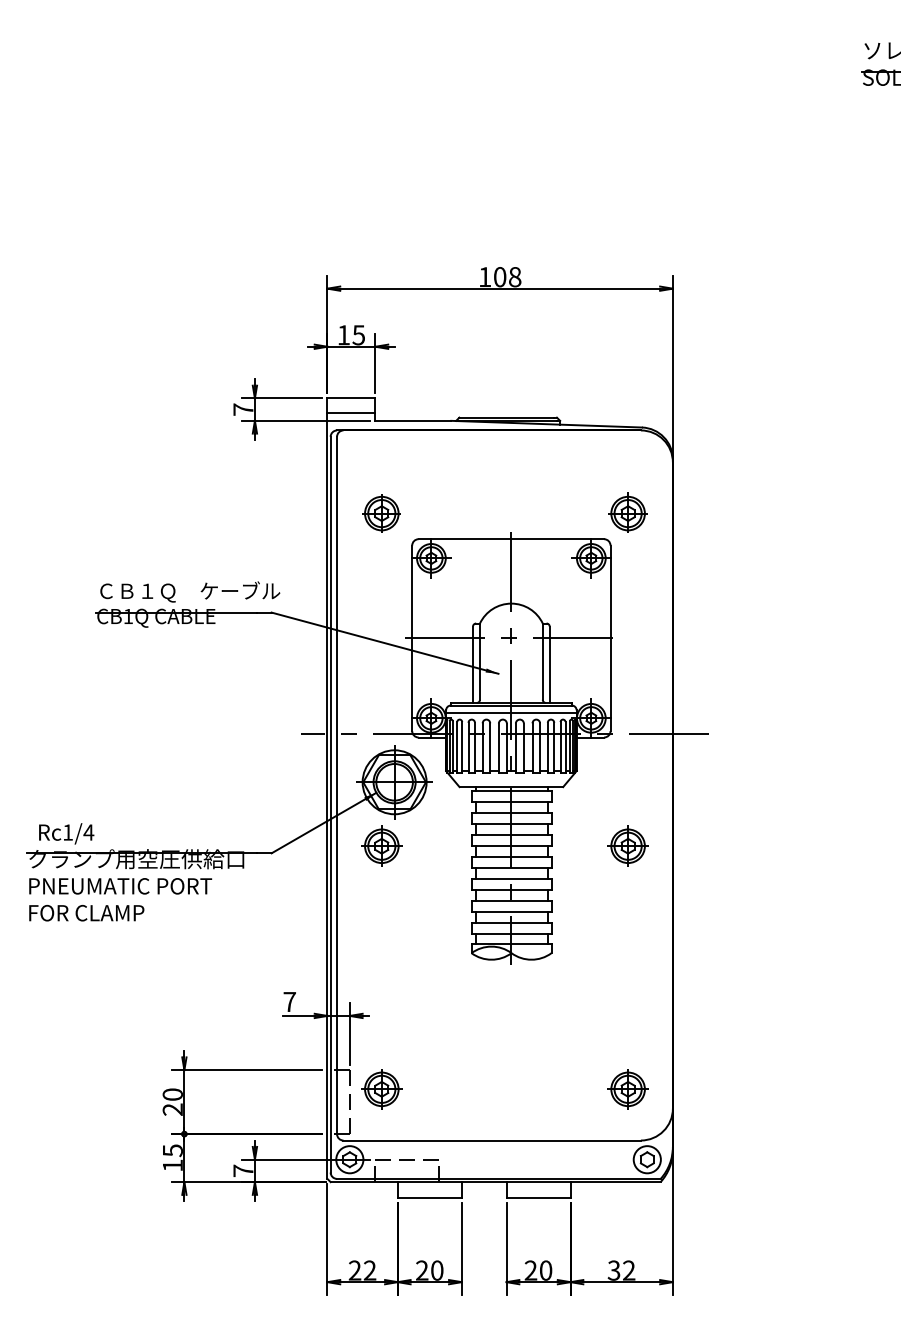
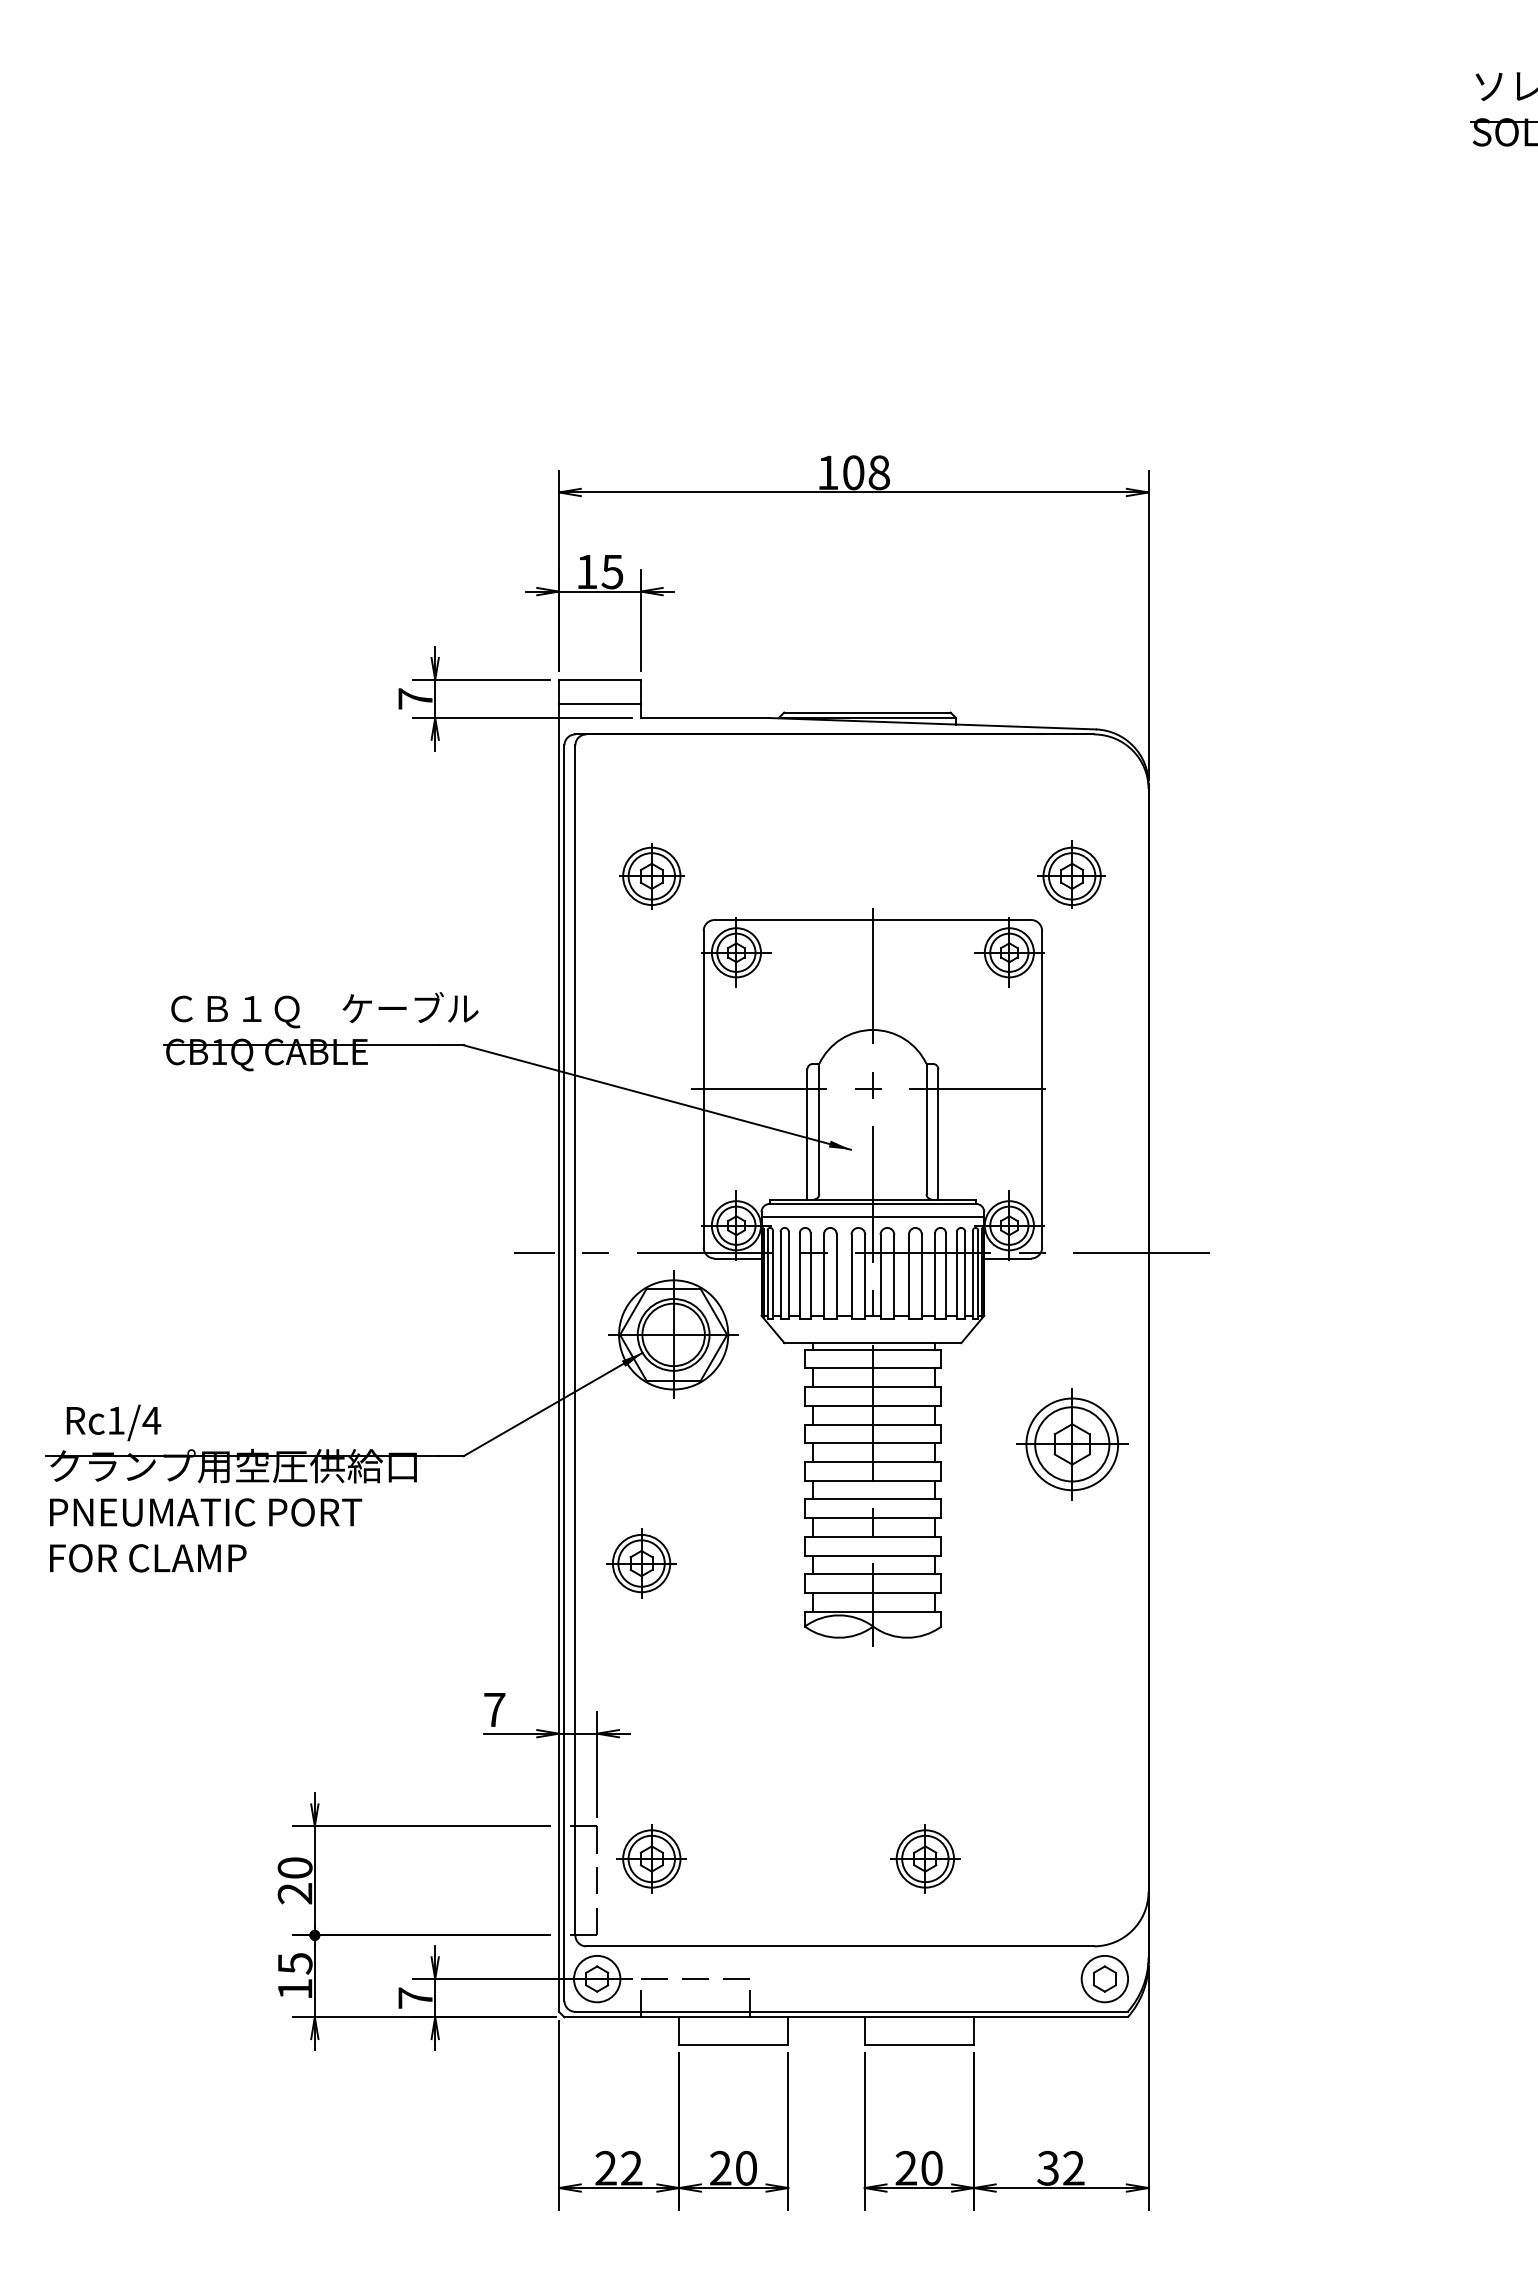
part: (381, 845) -> (640, 1562), moved
part: (627, 845) -> (1071, 1442), size x1.6
part: (627, 1089) -> (924, 1859), moved

